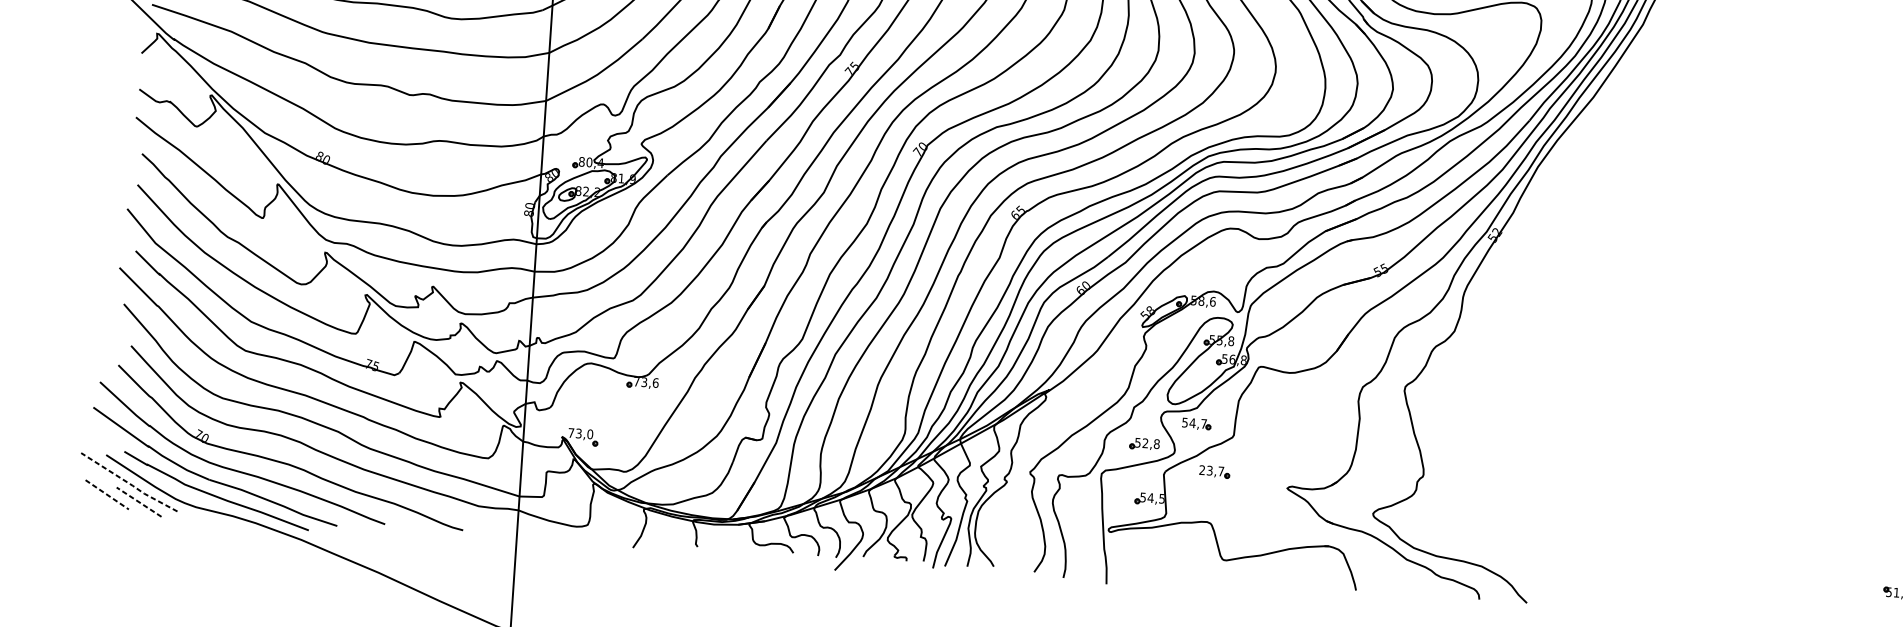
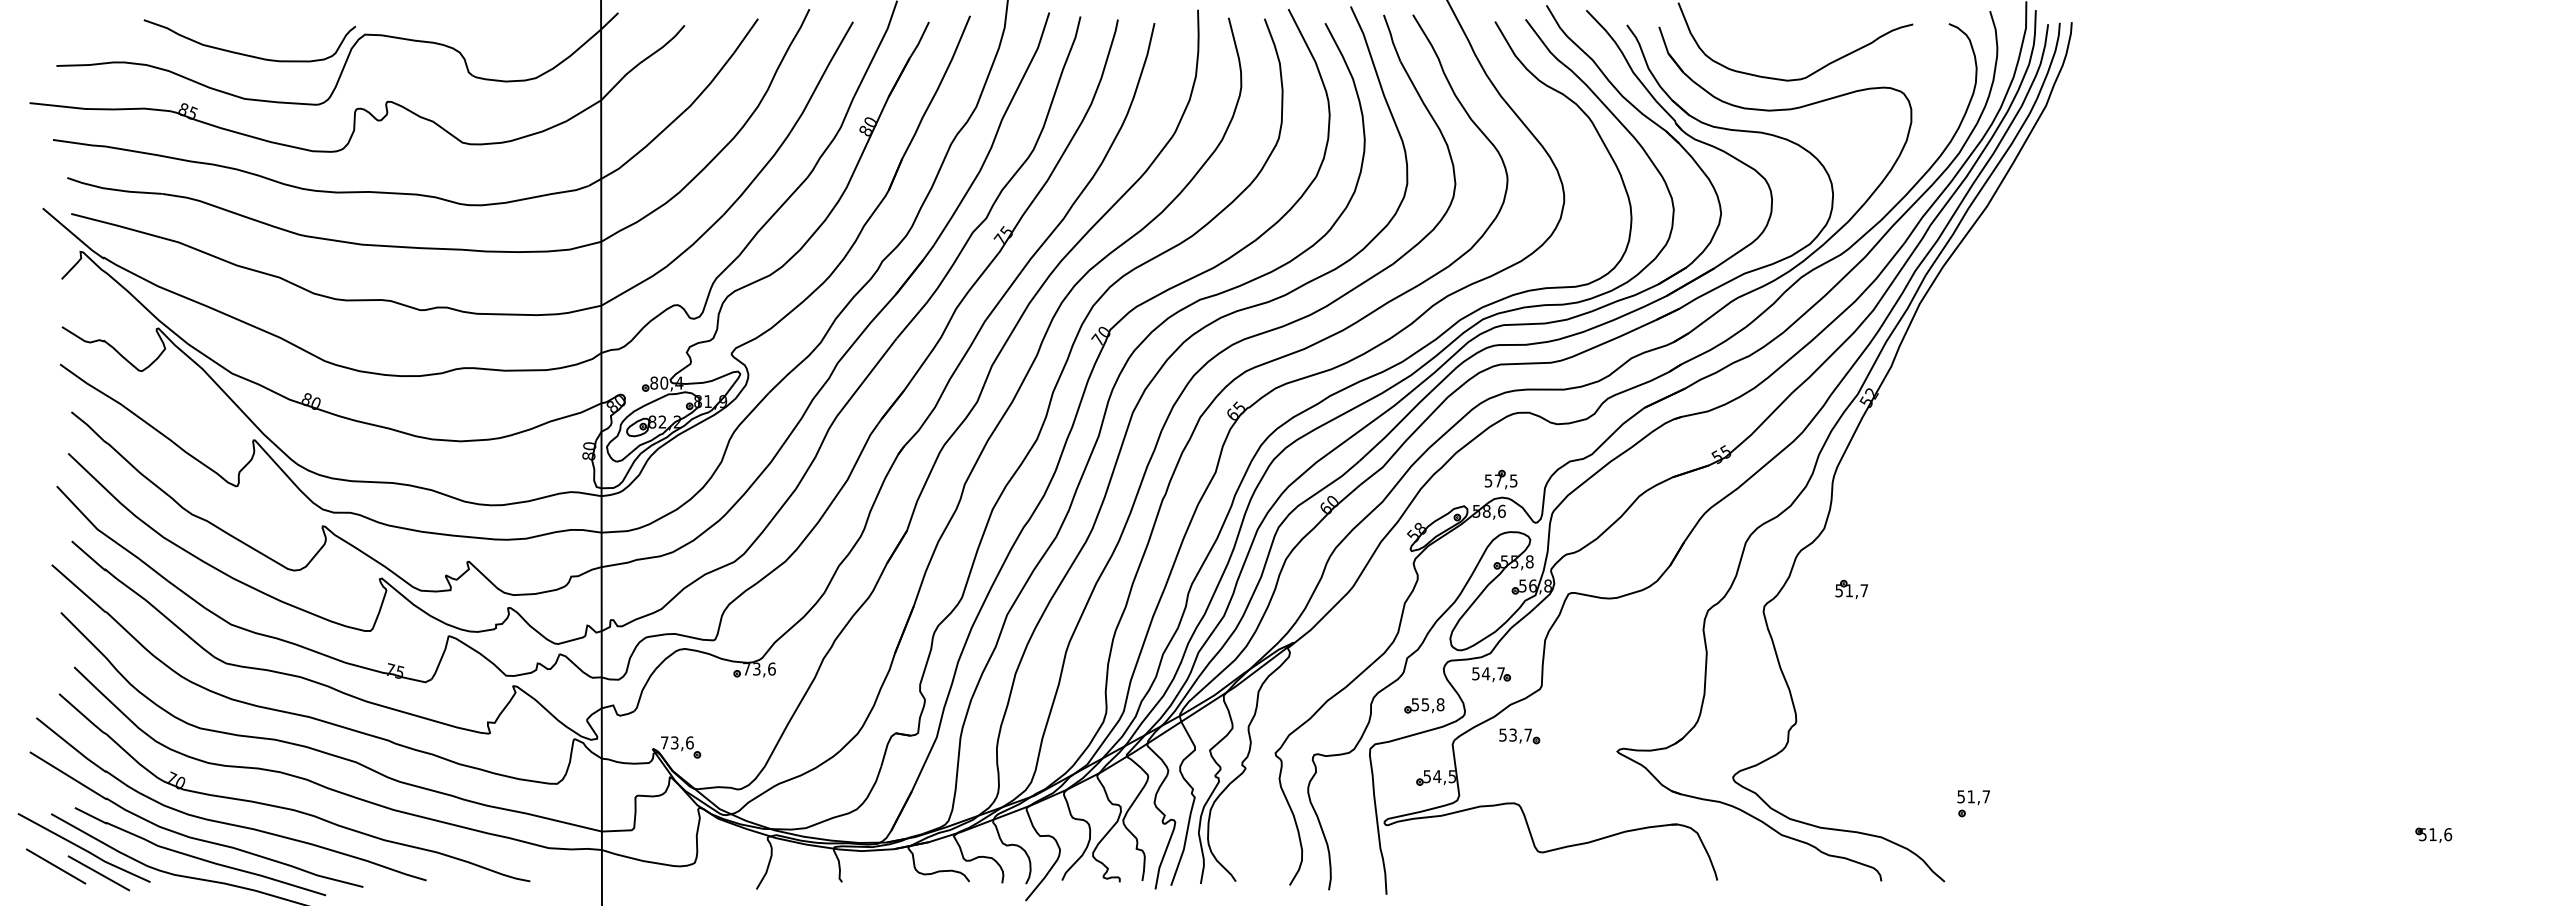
part: (1213, 277) -> (1500, 479), added
part: (1471, 378) -> (1851, 589), added
text: (590, 434) -> (689, 742), 73,0 -> 73,6
text: (1145, 443) -> (1425, 704), 52,8 -> 55,8
text: (1201, 469) -> (1502, 734), 23,7 -> 53,7
line: (128, 483) -> (83, 849), dashed -> solid
line: (107, 494) -> (56, 866), dashed -> solid
line: (138, 501) -> (98, 872), dashed -> solid
part: (1552, 545) -> (1973, 803), added

